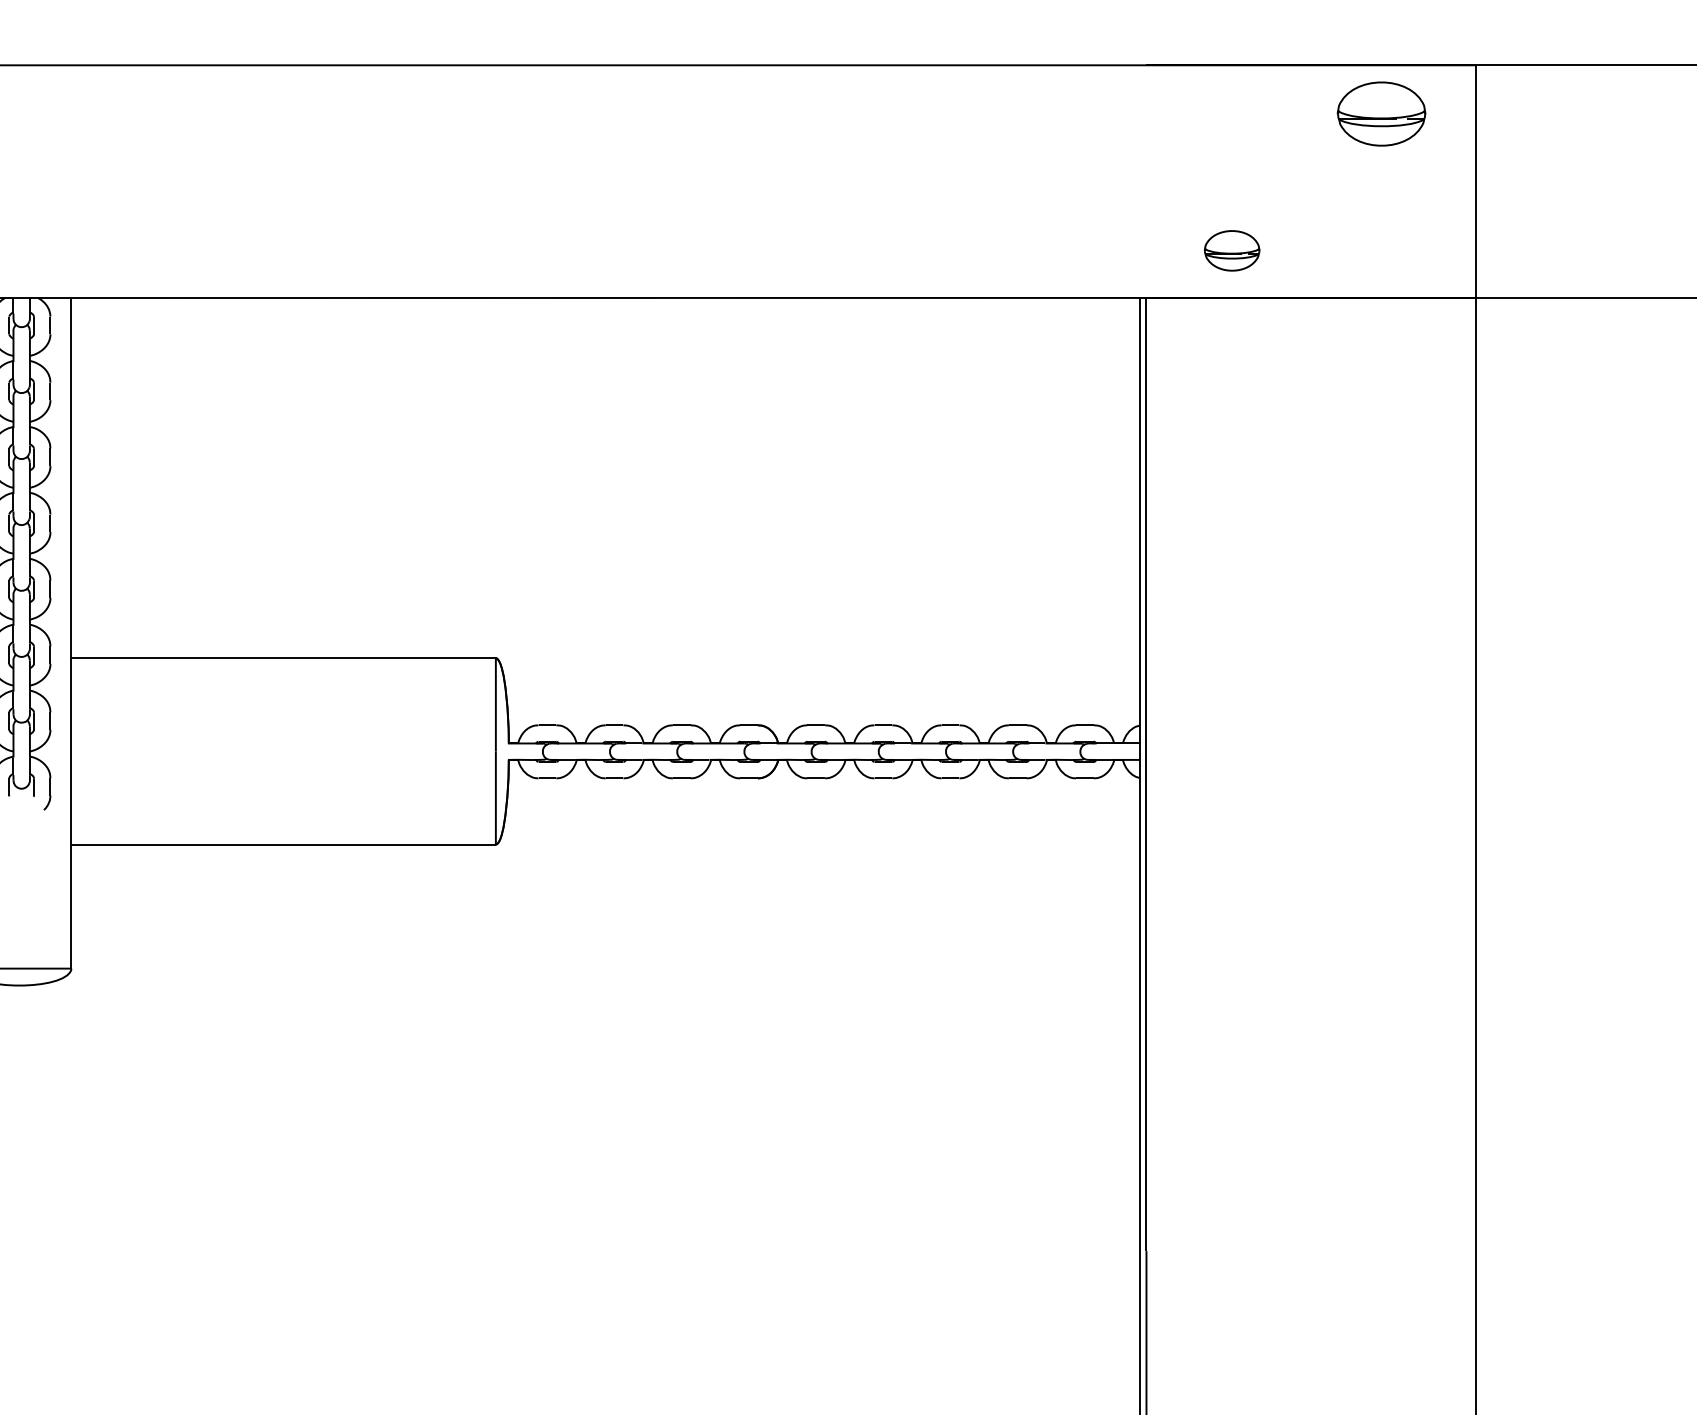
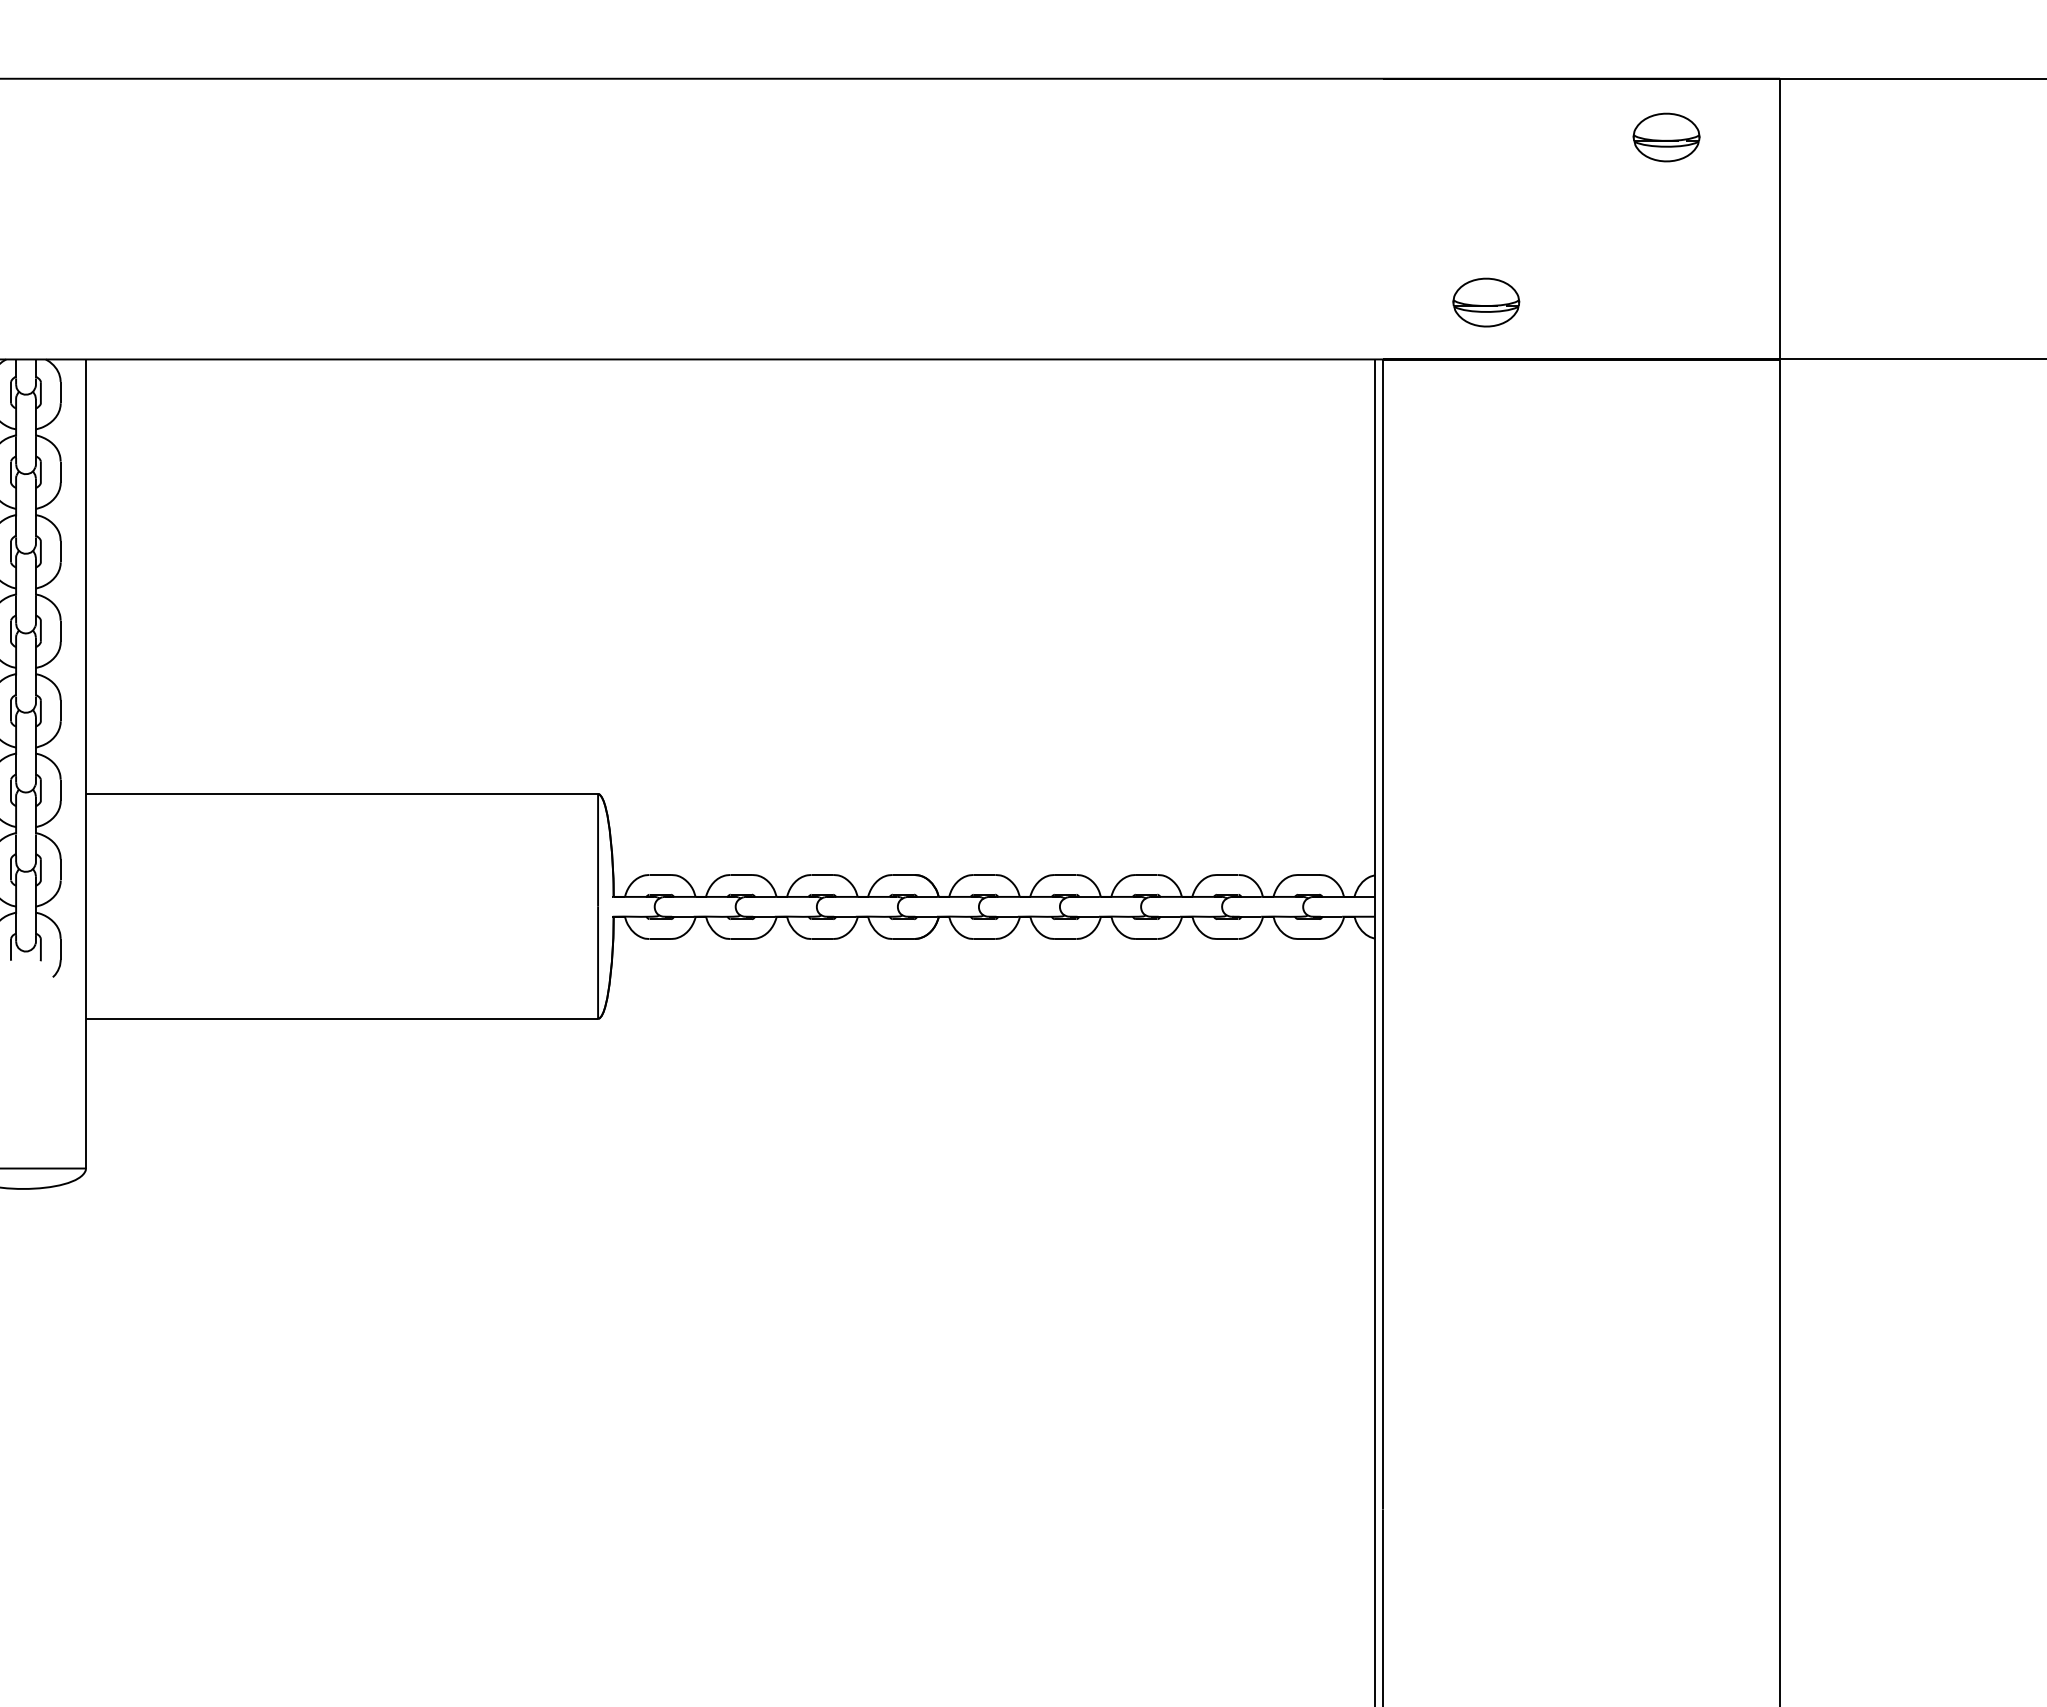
part: (1381, 114) -> (1666, 137), size x0.62

